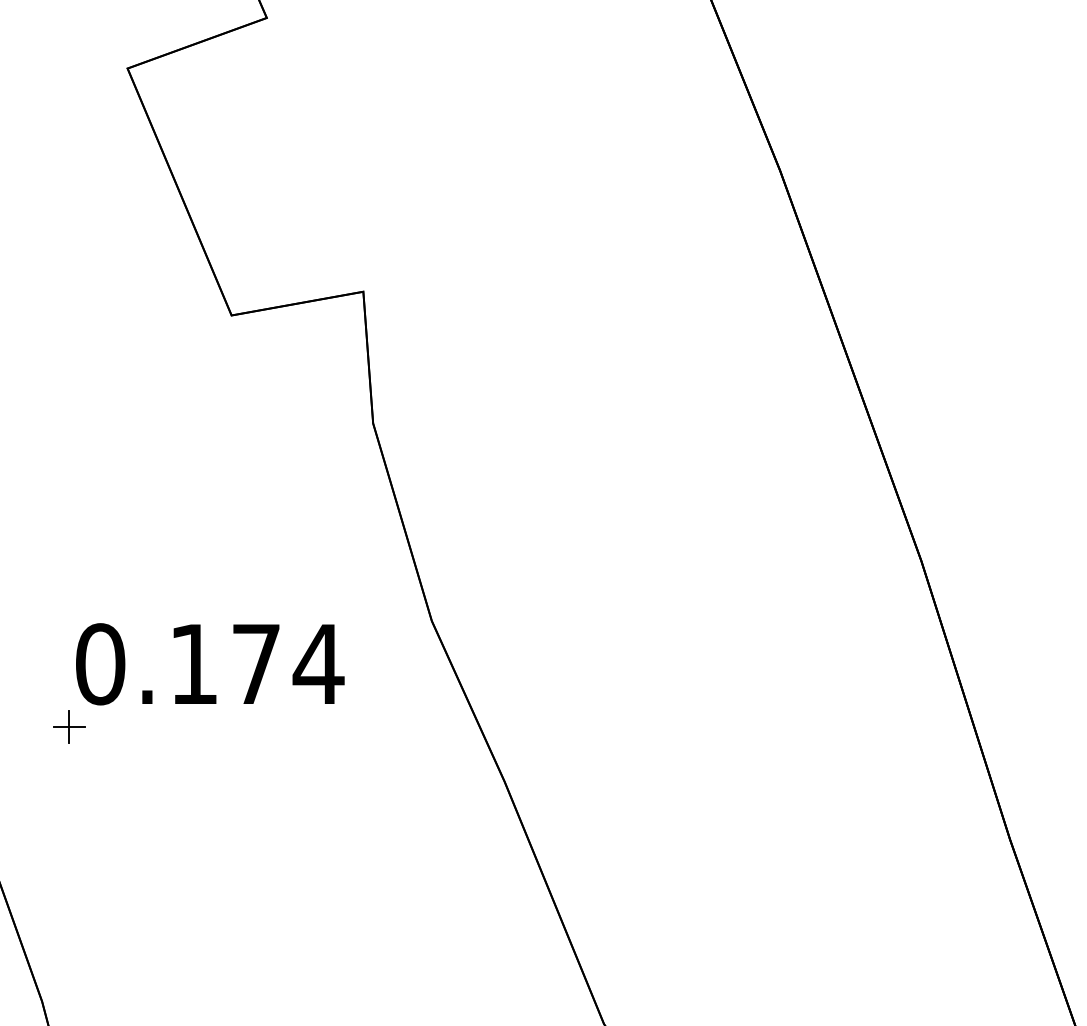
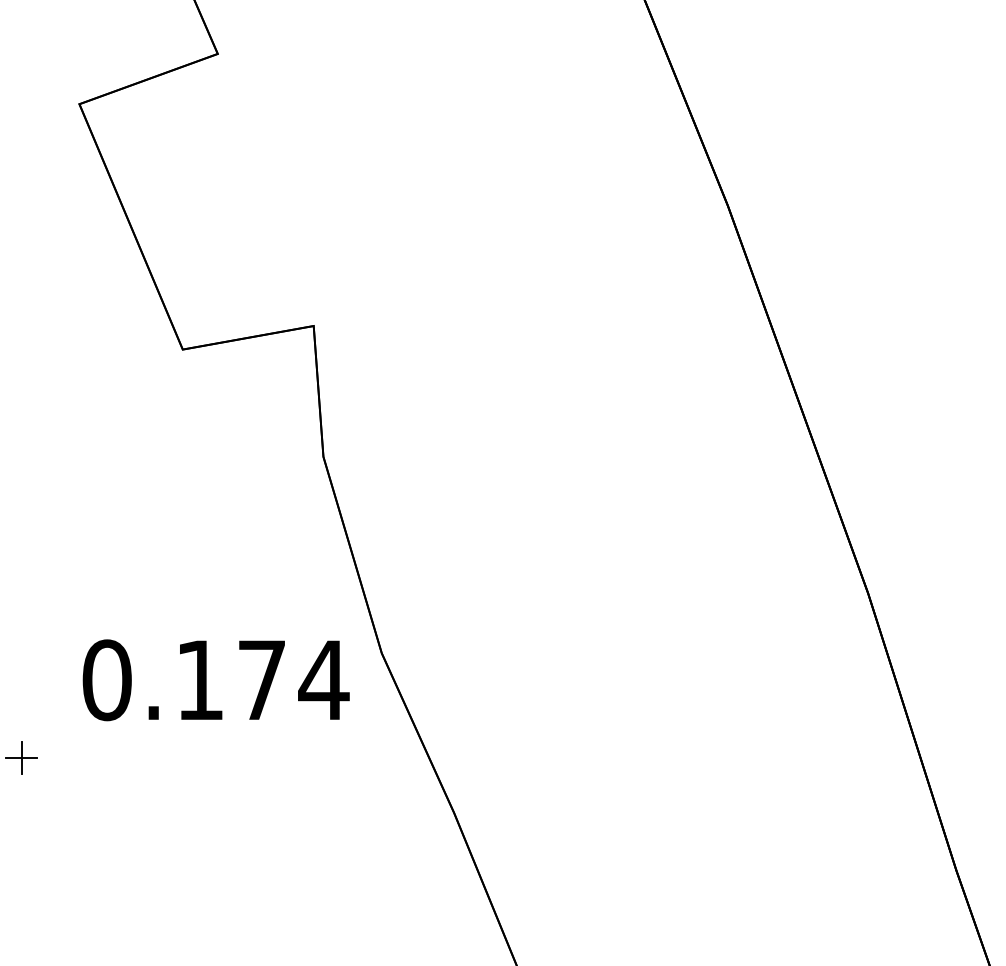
text: (210, 664) -> (216, 680), moved

